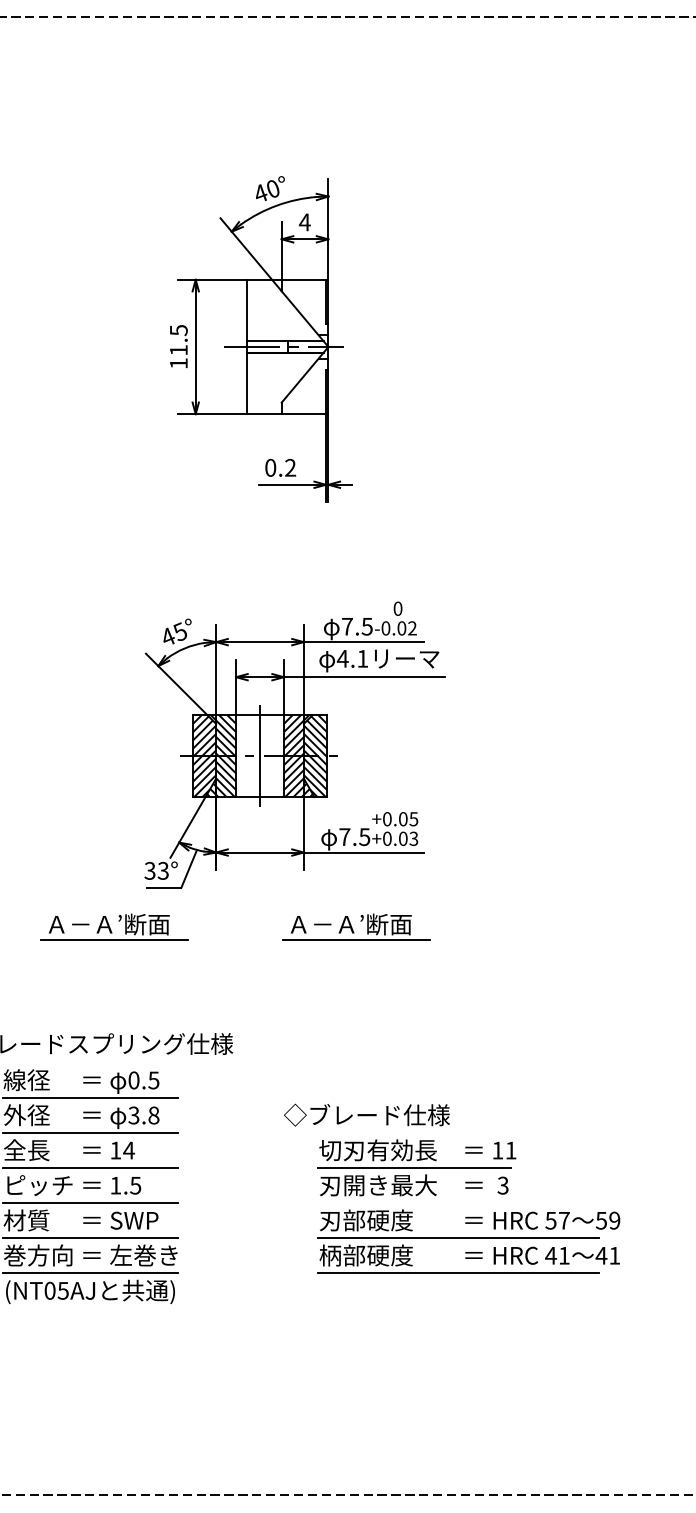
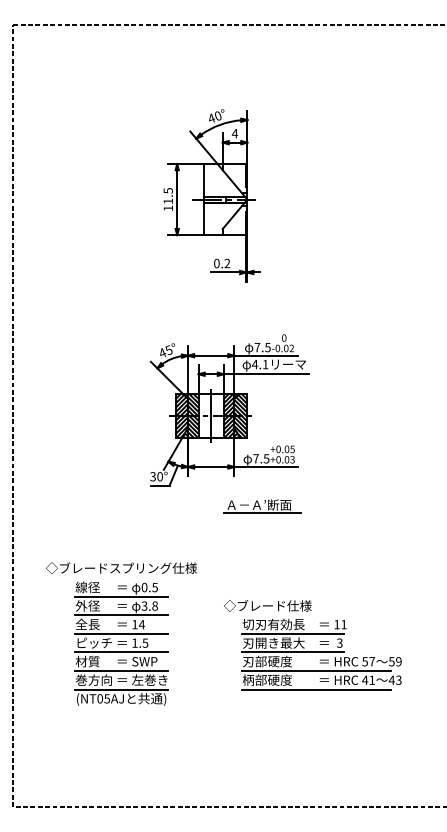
text: (162, 870) -> (159, 476), 33° -> 30°
part: (114, 927) -> (134, 506), removed
line: (415, 1203) -> (293, 652), added
text: (614, 1254) -> (398, 679), 41 -> 43

